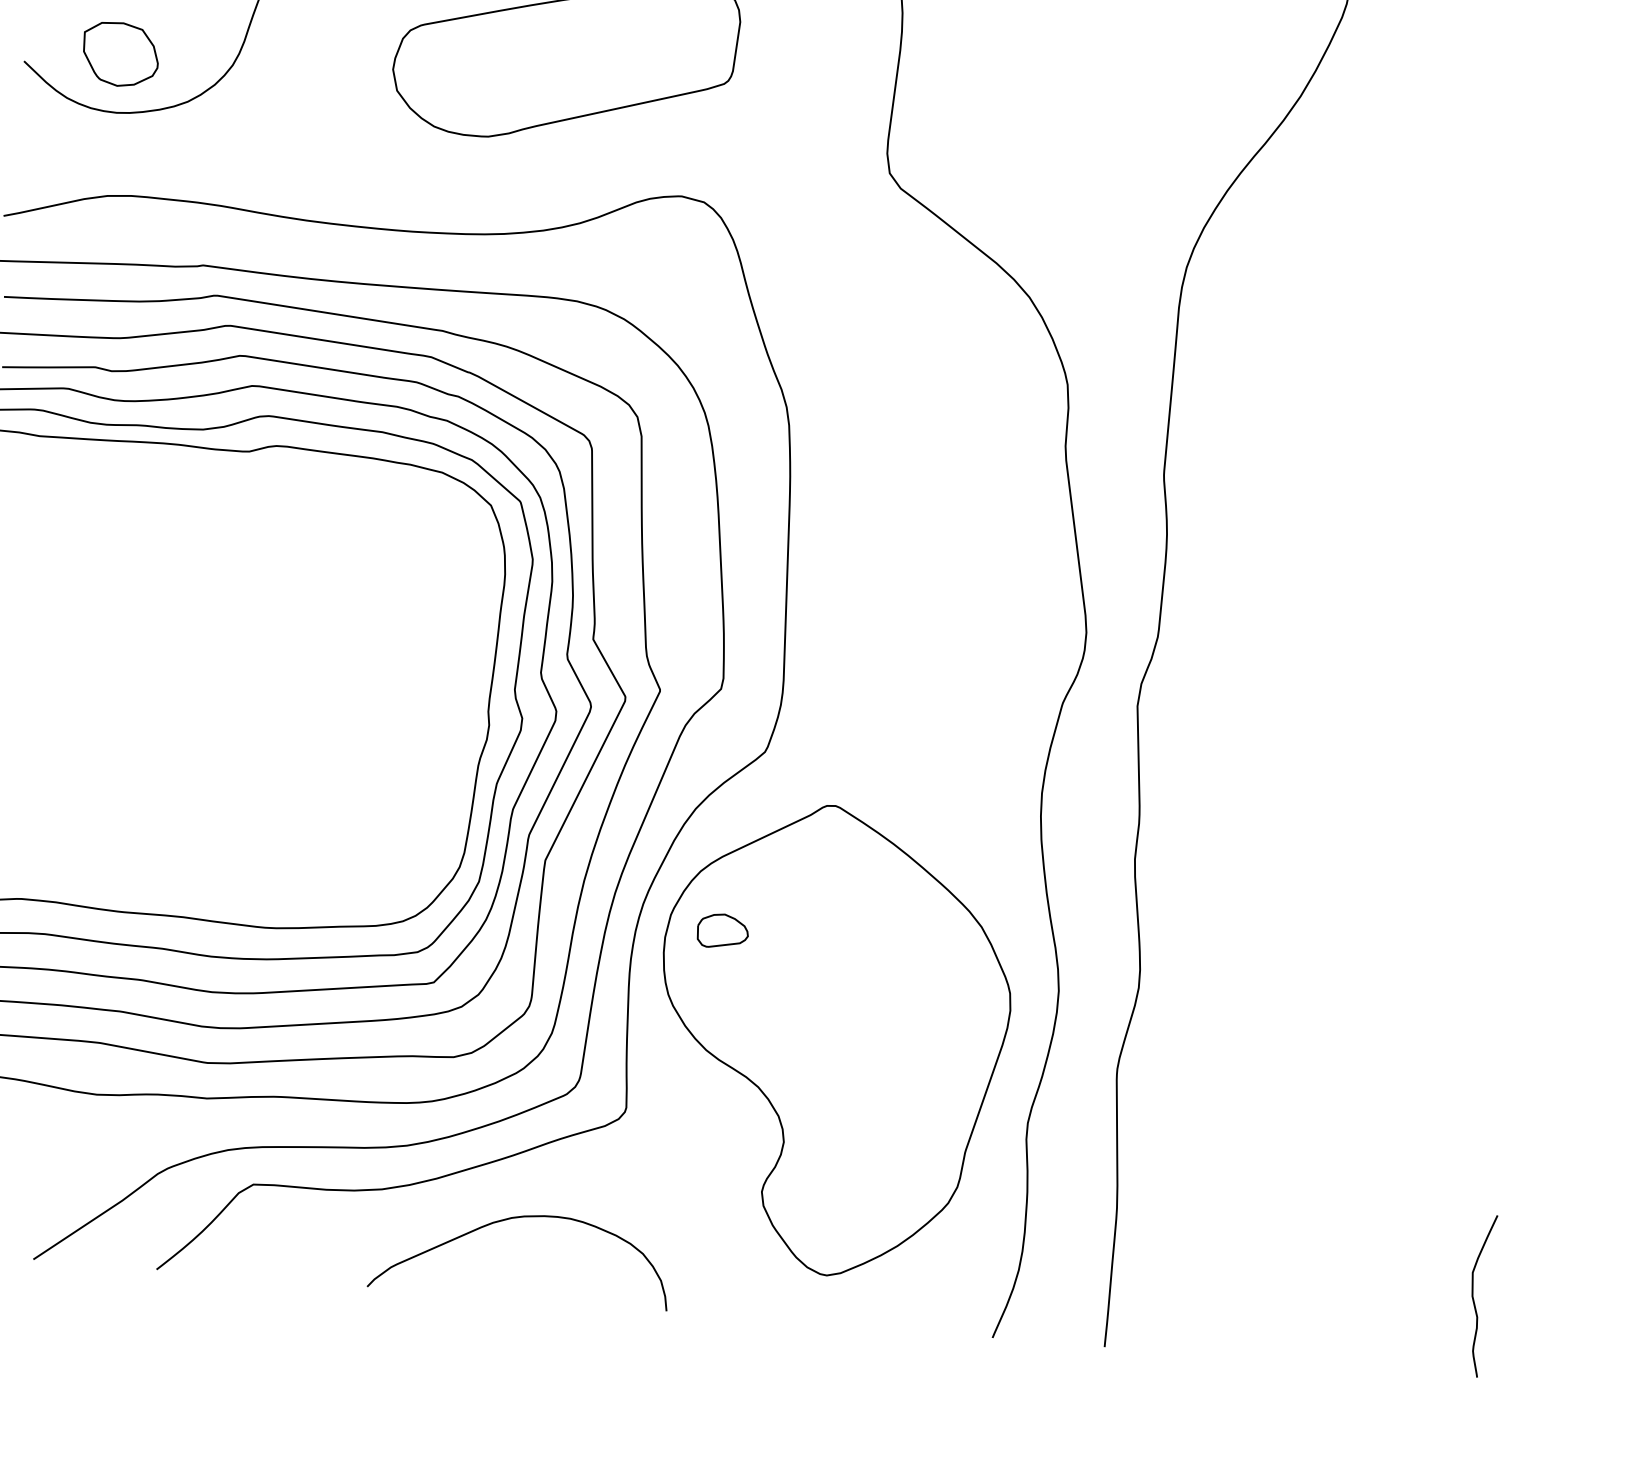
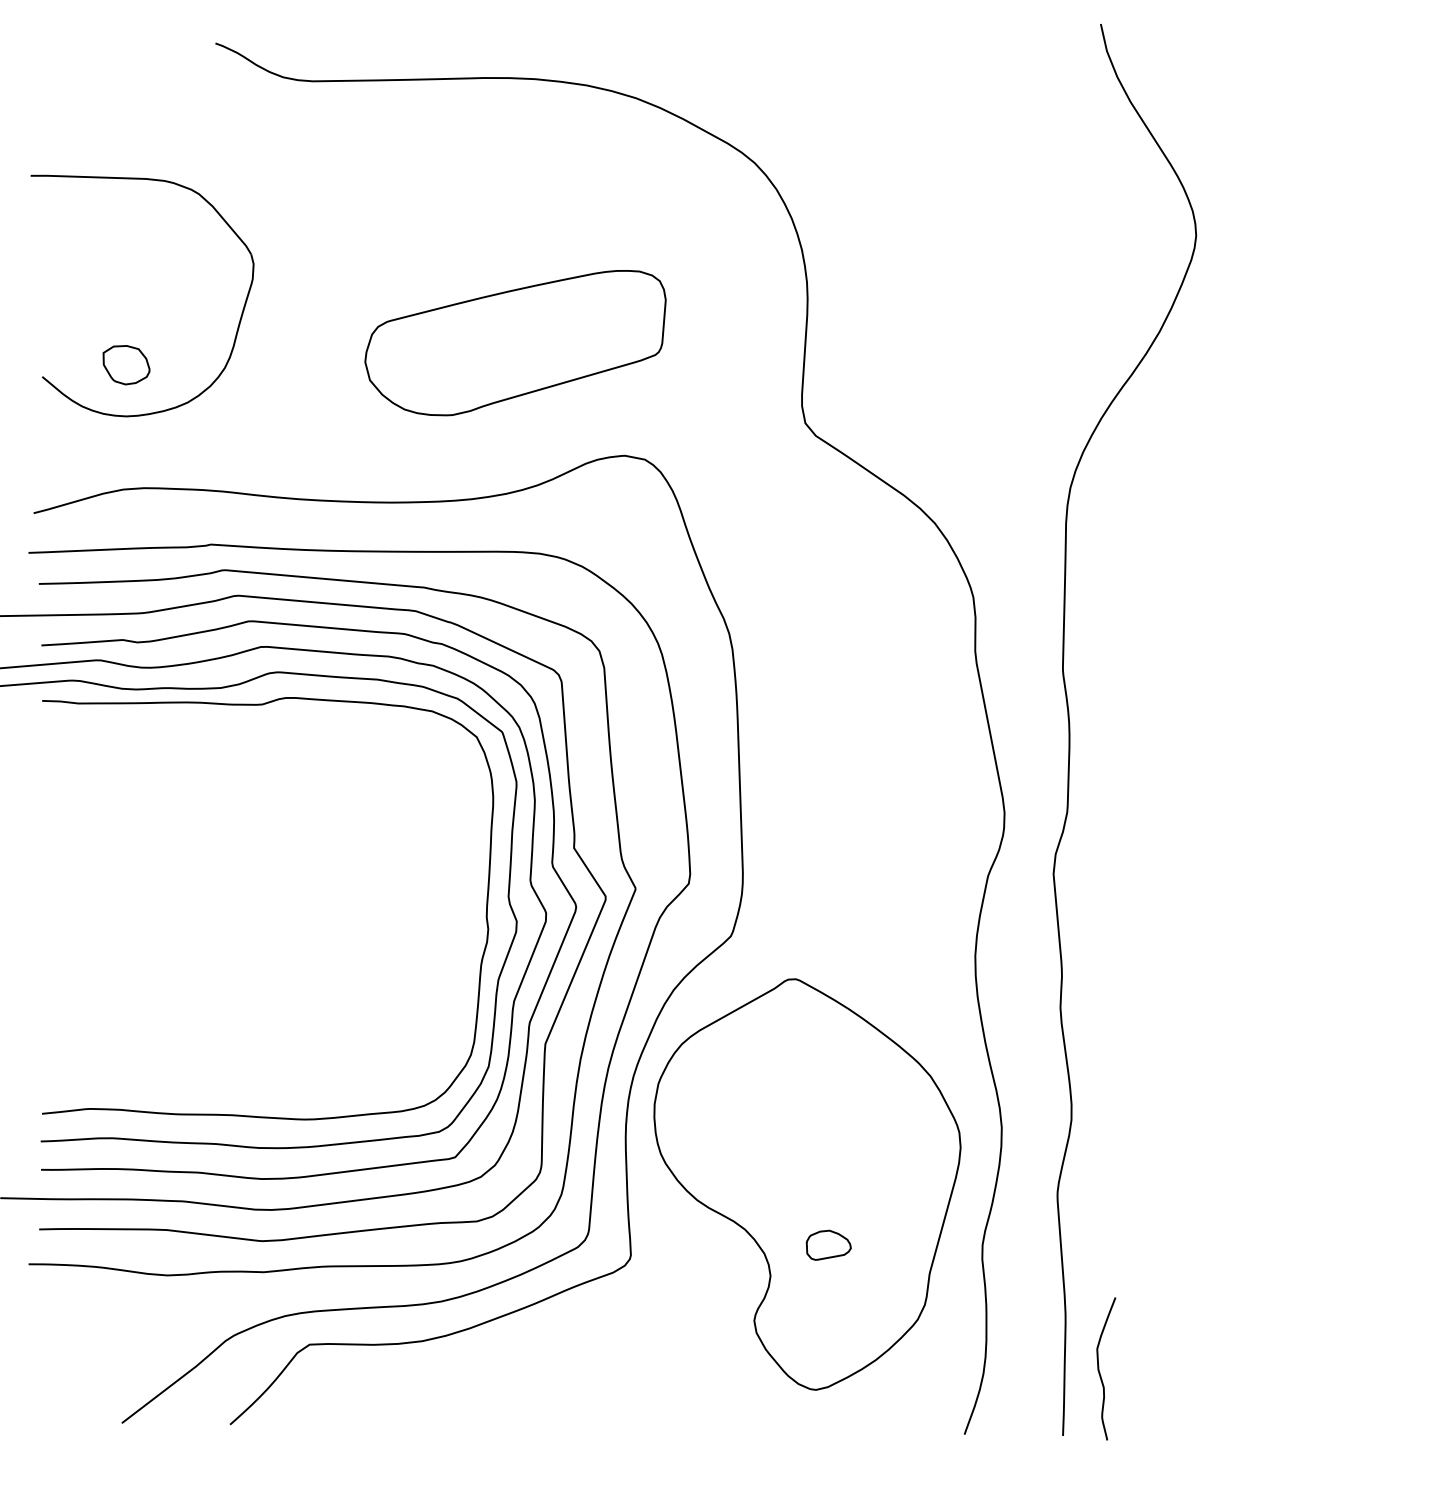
part: (120, 53) -> (126, 364), size x0.7
part: (722, 930) -> (828, 1244), moved
curve: (512, 1219) -> (538, 1359), removed
curve: (1473, 1295) -> (1099, 1368), moved

